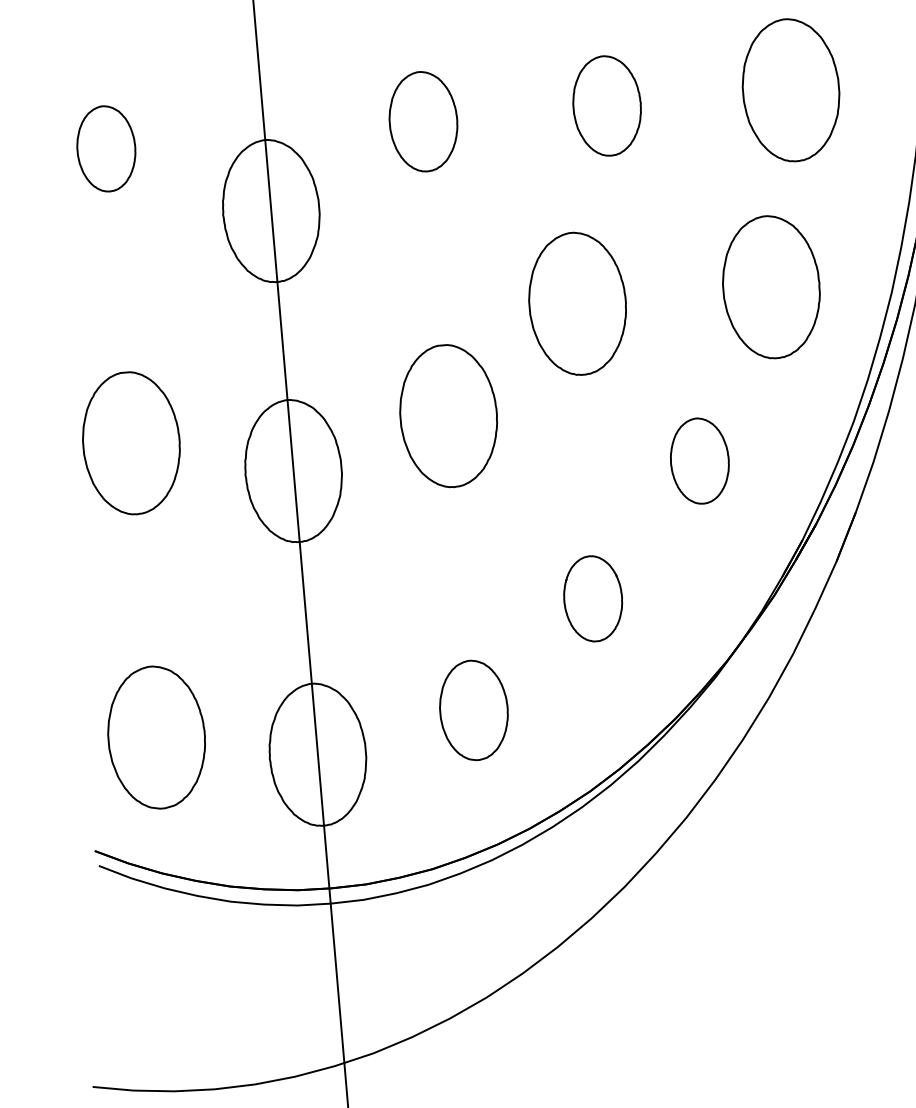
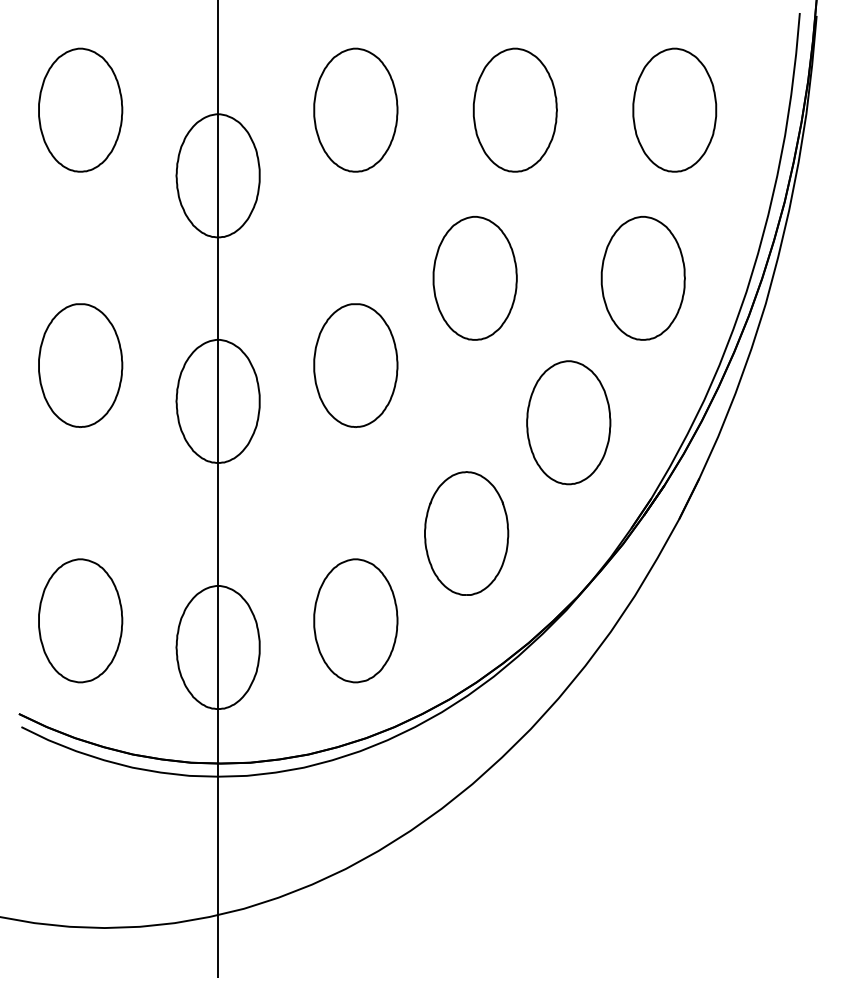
part: (606, 105) -> (514, 109), size x1.43
part: (422, 121) -> (355, 109), size x1.43
part: (106, 148) -> (80, 109), size x1.67
part: (699, 460) -> (568, 422), size x1.67
part: (592, 598) -> (466, 533), size x1.67
part: (473, 710) -> (355, 620), size x1.43

